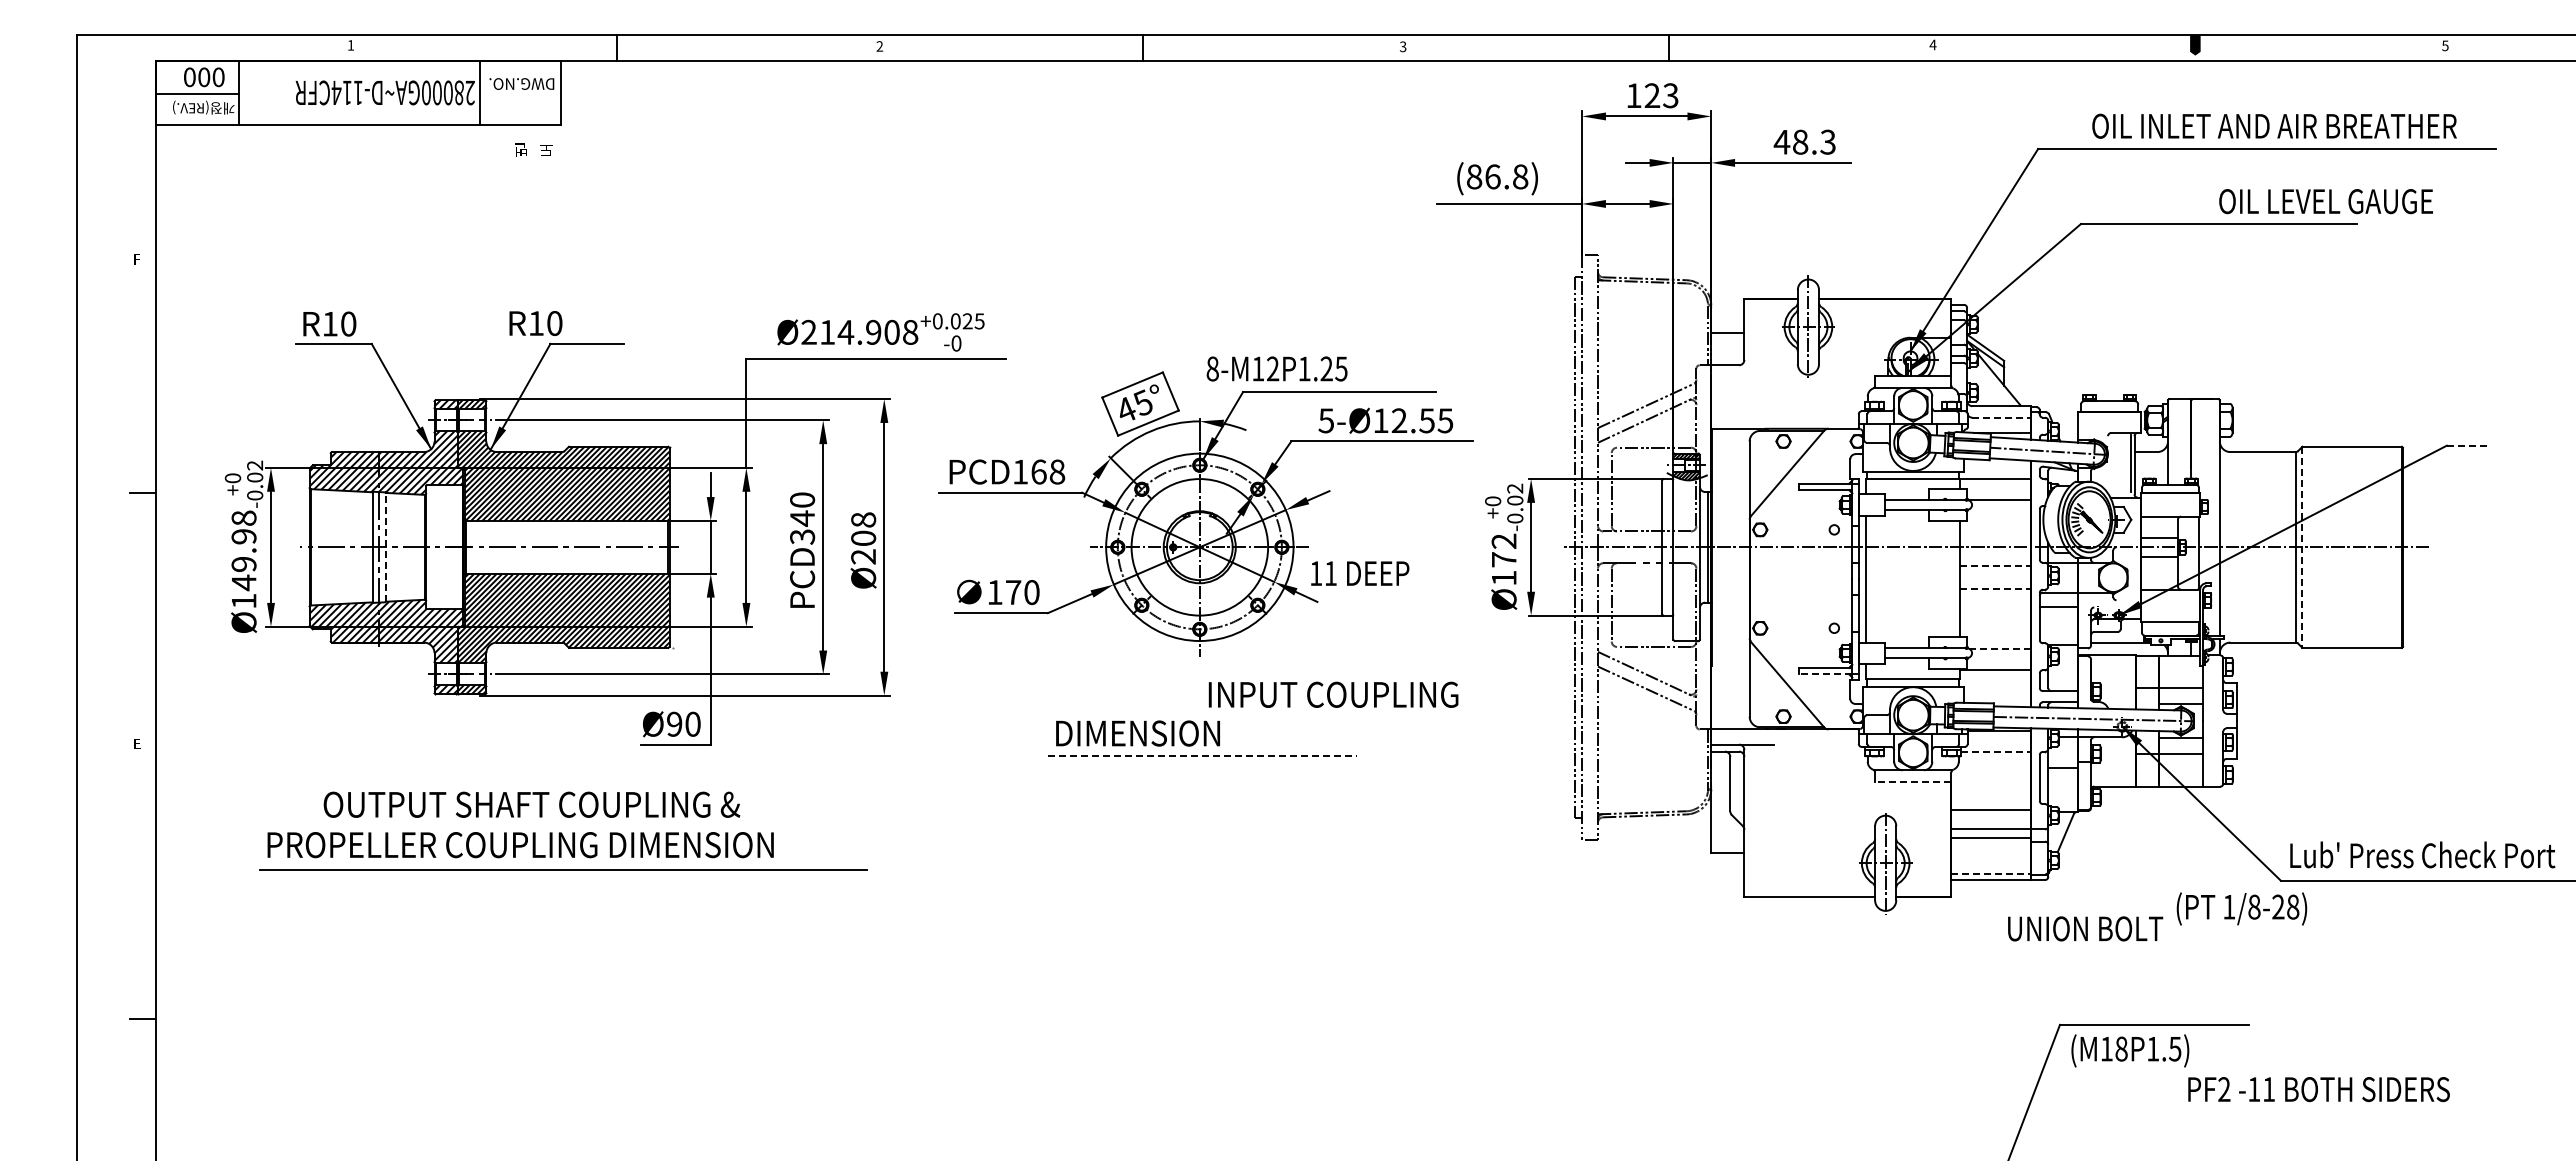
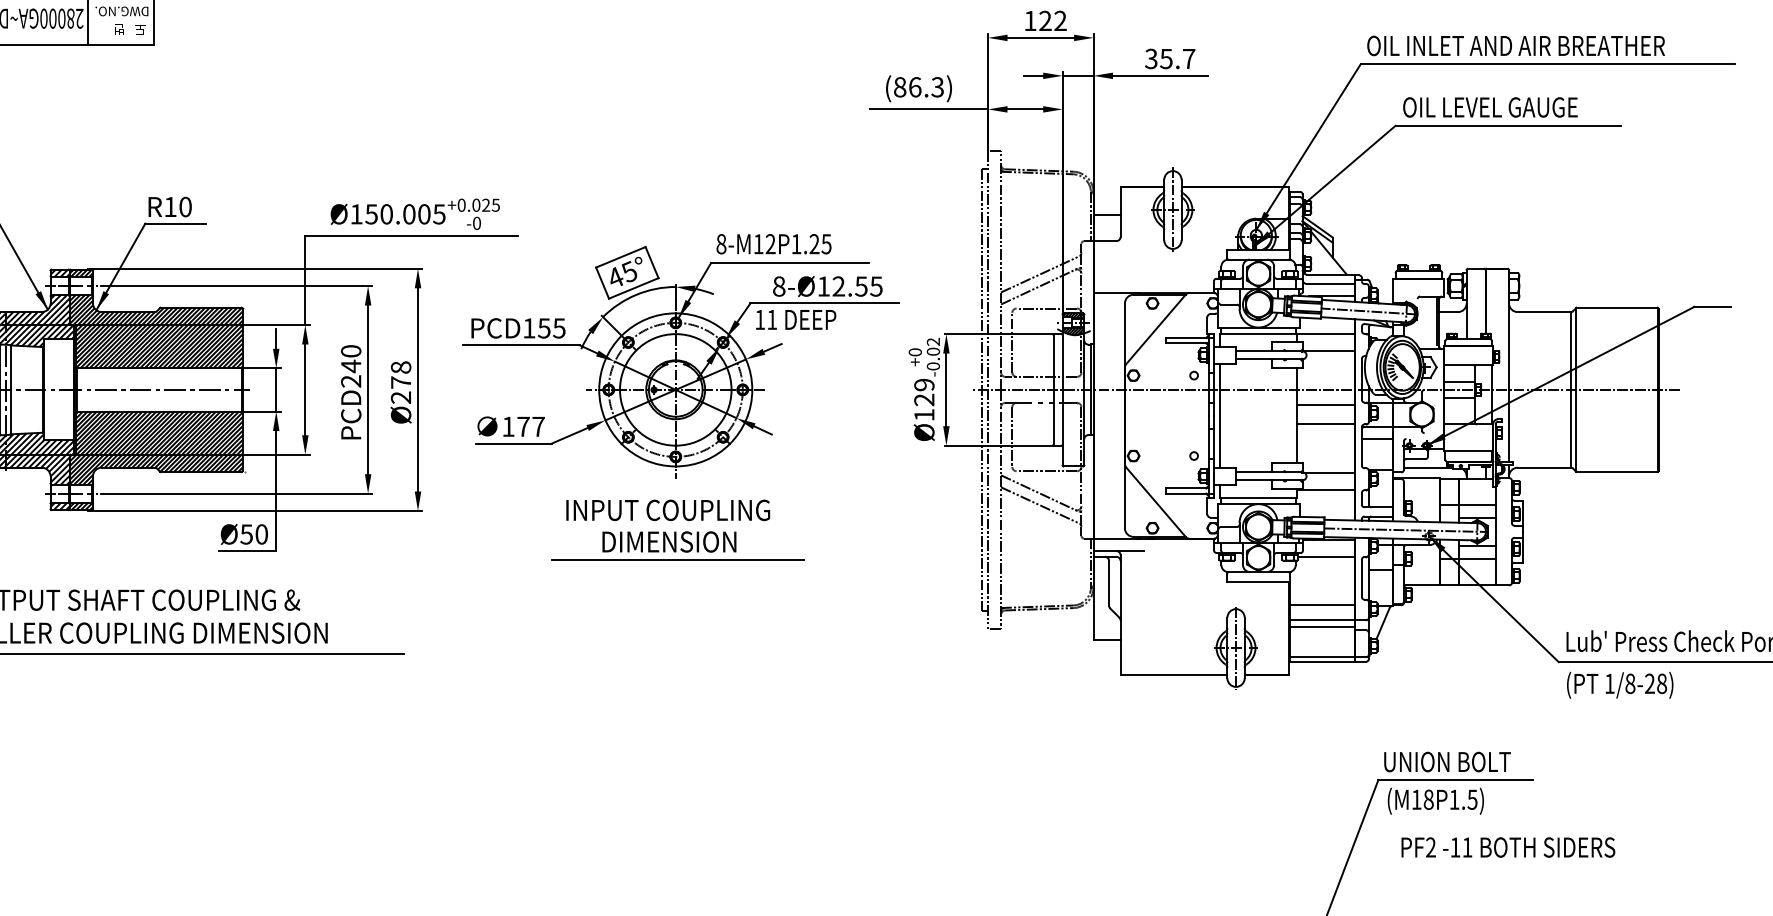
text: (1670, 95) -> (1060, 20), 123 -> 122
text: (2274, 125) -> (1516, 45), moved
text: (1804, 141) -> (1169, 58), 48.3 -> 35.7
text: (533, 149) -> (129, 28), moved
text: (1520, 176) -> (937, 86), (86.8) -> (86.3)
text: (2325, 201) -> (1489, 107), moved
text: (535, 323) -> (169, 207), moved
text: (859, 331) -> (397, 213), Ø214.908 -> Ø150.005
text: (1276, 368) -> (773, 243), moved
line: (2002, 417) -> (1331, 283), dashed -> solid
text: (1326, 420) -> (779, 286), 5-Ø12.55 -> 8-Ø12.55
line: (2469, 445) -> (1712, 306), dashed -> solid
text: (1048, 471) -> (552, 327), PCD168 -> PCD155
text: (802, 536) -> (351, 381), PCD340 -> PCD240
text: (863, 537) -> (401, 381), Ø208 -> Ø278
line: (385, 547) -> (10, 390), dashed -> solid
line: (2302, 547) -> (1576, 390), dashed -> solid
text: (1503, 550) -> (923, 392), Ø172 -> Ø129
line: (1996, 565) -> (1326, 404), dashed -> solid
text: (1360, 573) -> (796, 319), moved
line: (1996, 589) -> (1326, 424), dashed -> solid
text: (1031, 592) -> (538, 426), 170 -> 177
line: (2000, 648) -> (1329, 472), dashed -> solid
line: (1825, 674) -> (1186, 493), dashed -> solid
text: (1333, 694) -> (668, 510), moved
text: (674, 723) -> (246, 533), Ø90 -> Ø50
text: (1137, 733) -> (668, 541), moved
line: (1996, 751) -> (1326, 556), dashed -> solid
line: (1203, 755) -> (678, 559), dashed -> solid
line: (1912, 781) -> (1257, 581), dashed -> solid
line: (1991, 874) -> (1322, 657), dashed -> solid
text: (2241, 908) -> (1619, 684), moved
text: (2085, 928) -> (1447, 761), moved
text: (2318, 1089) -> (1507, 847), moved

